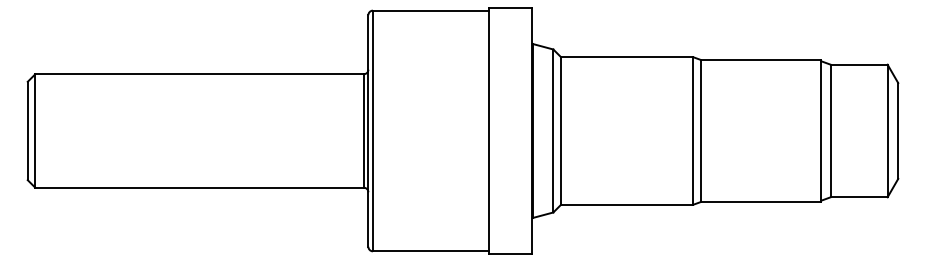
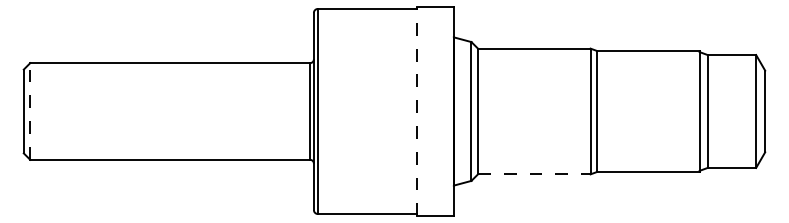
line: (35, 131) -> (30, 111), solid -> dashed
line: (489, 131) -> (417, 111), solid -> dashed
line: (627, 204) -> (534, 174), solid -> dashed

